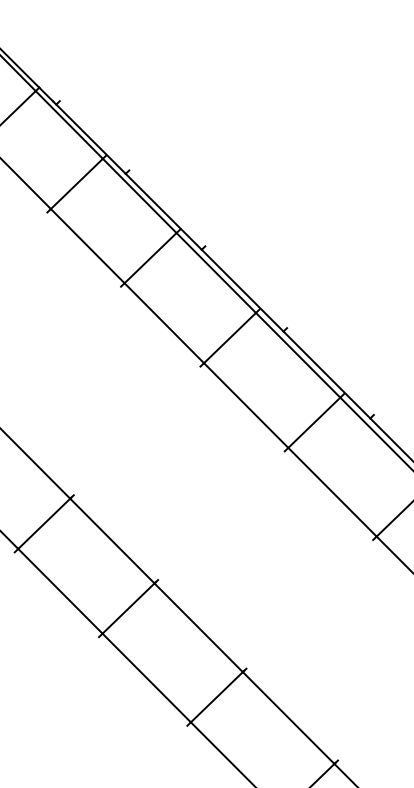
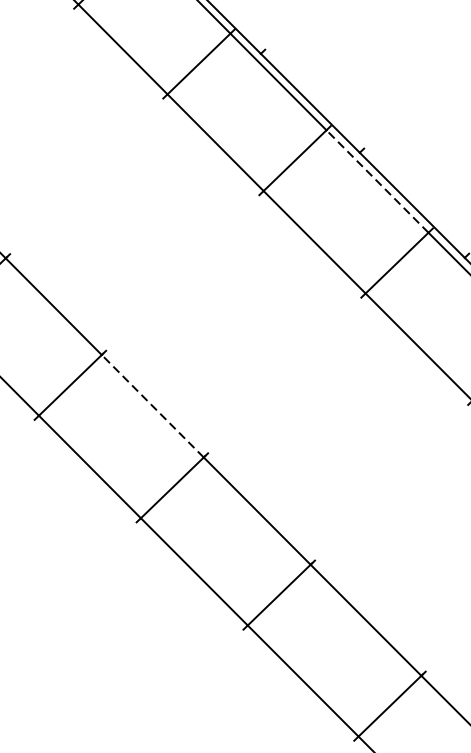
line: (298, 355) -> (377, 181), solid -> dashed
line: (112, 541) -> (152, 406), solid -> dashed

